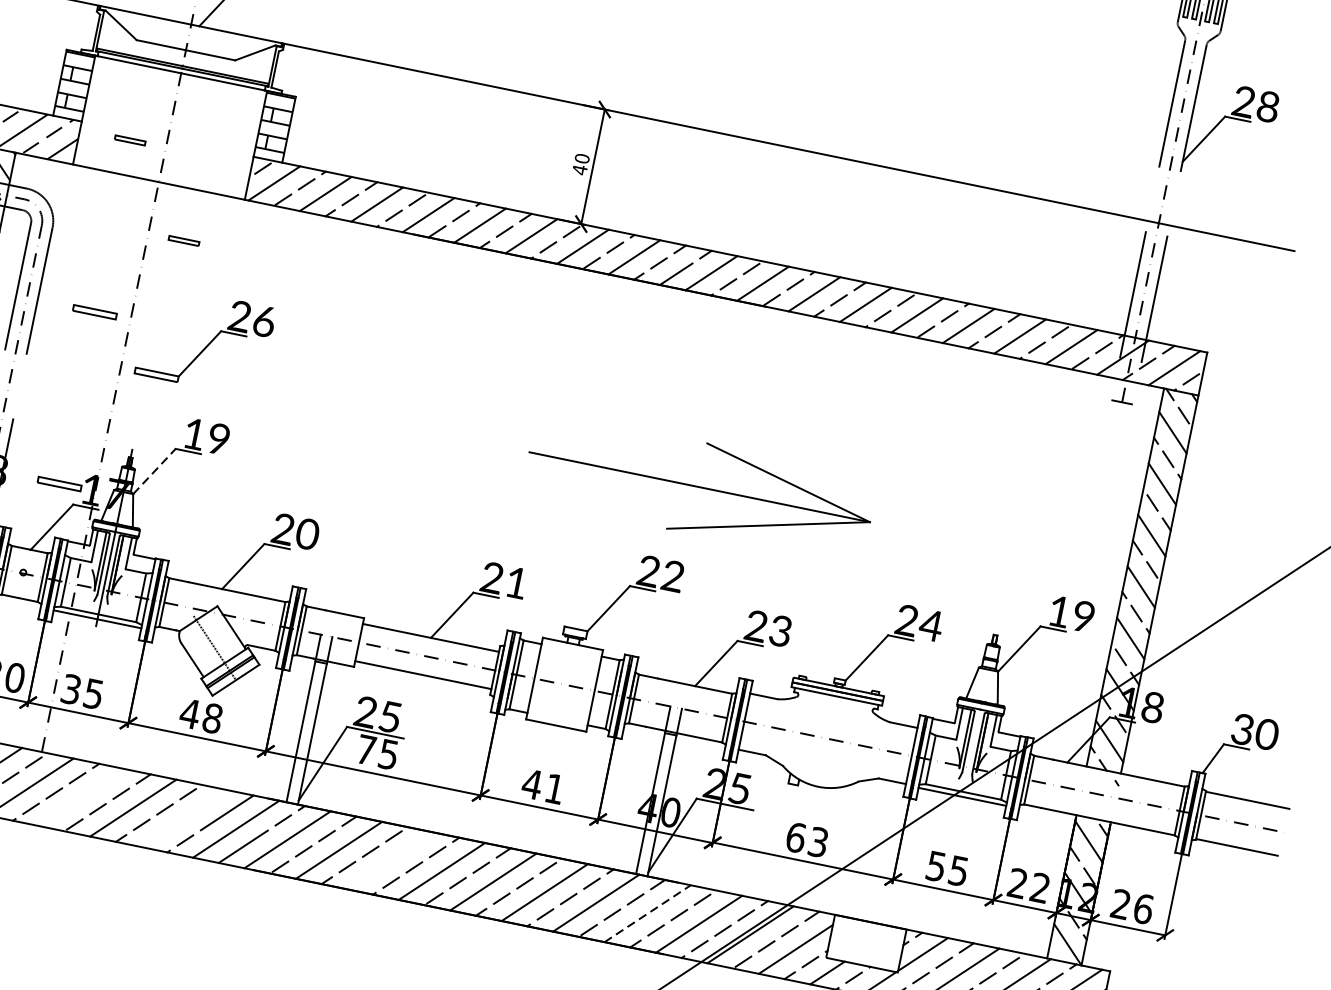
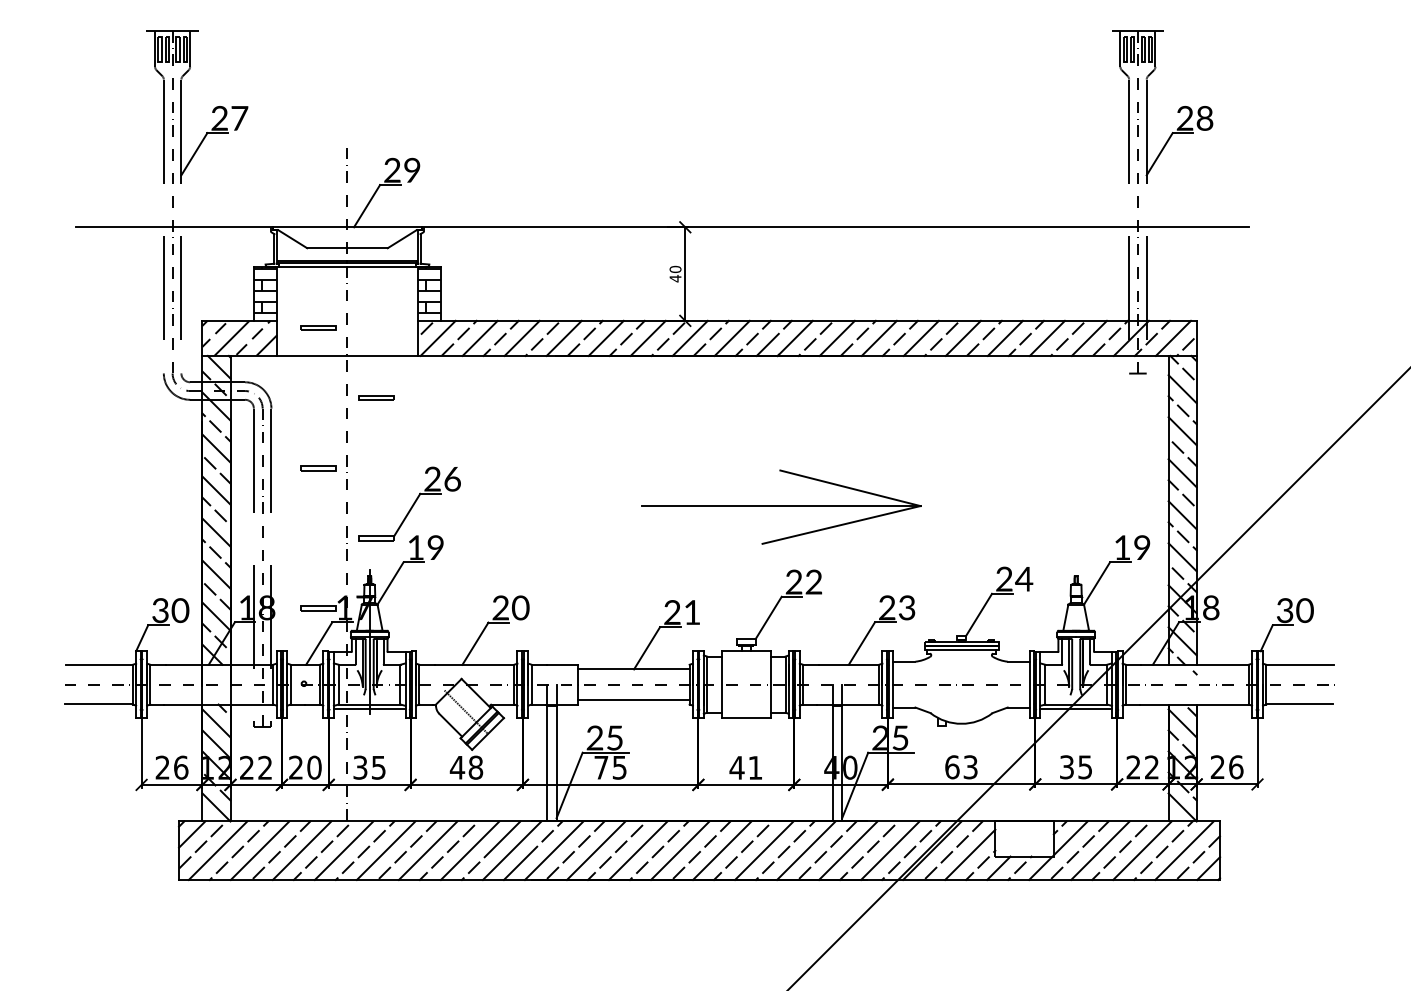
part: (130, 140) -> (318, 327), size x1.43
part: (184, 240) -> (376, 397), size x1.43
part: (205, 340) -> (409, 503), moved
line: (154, 471) -> (390, 583), dashed -> solid
part: (699, 487) -> (781, 506), moved
line: (81, 797) -> (385, 850), added
line: (184, 818) -> (469, 850), added
line: (389, 860) -> (637, 850), added
text: (935, 865) -> (1066, 766), 55 -> 35
line: (647, 913) -> (848, 850), dashed -> solid

